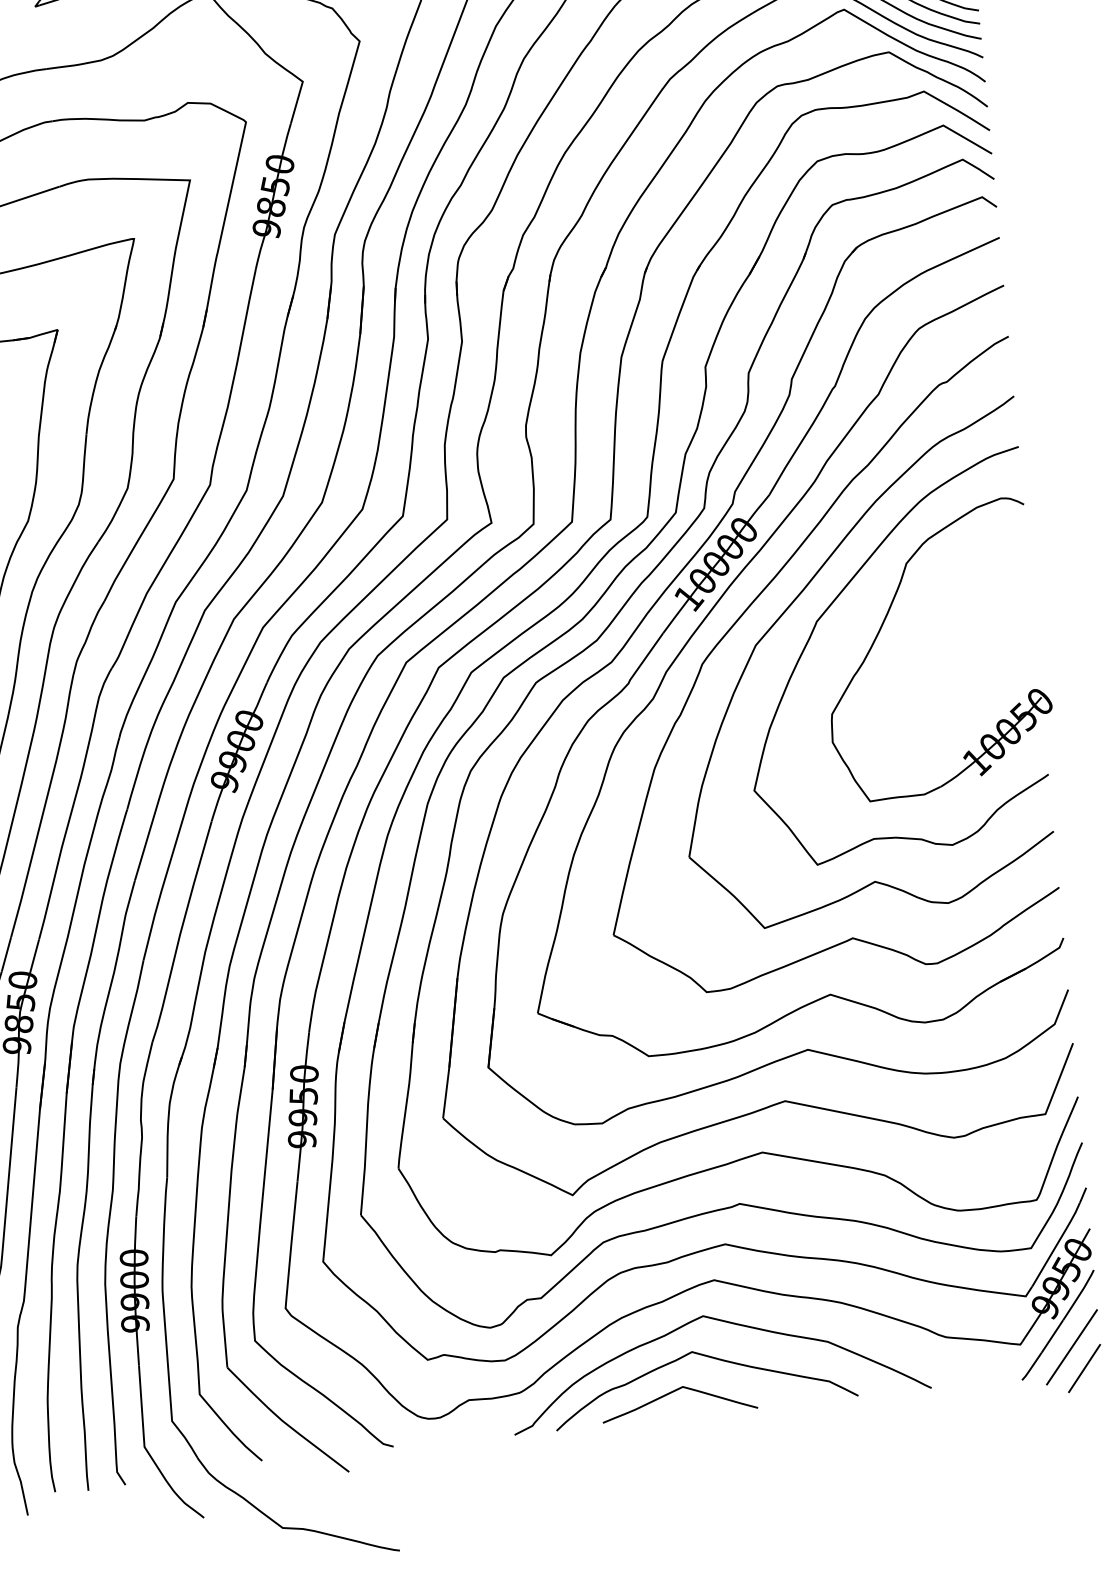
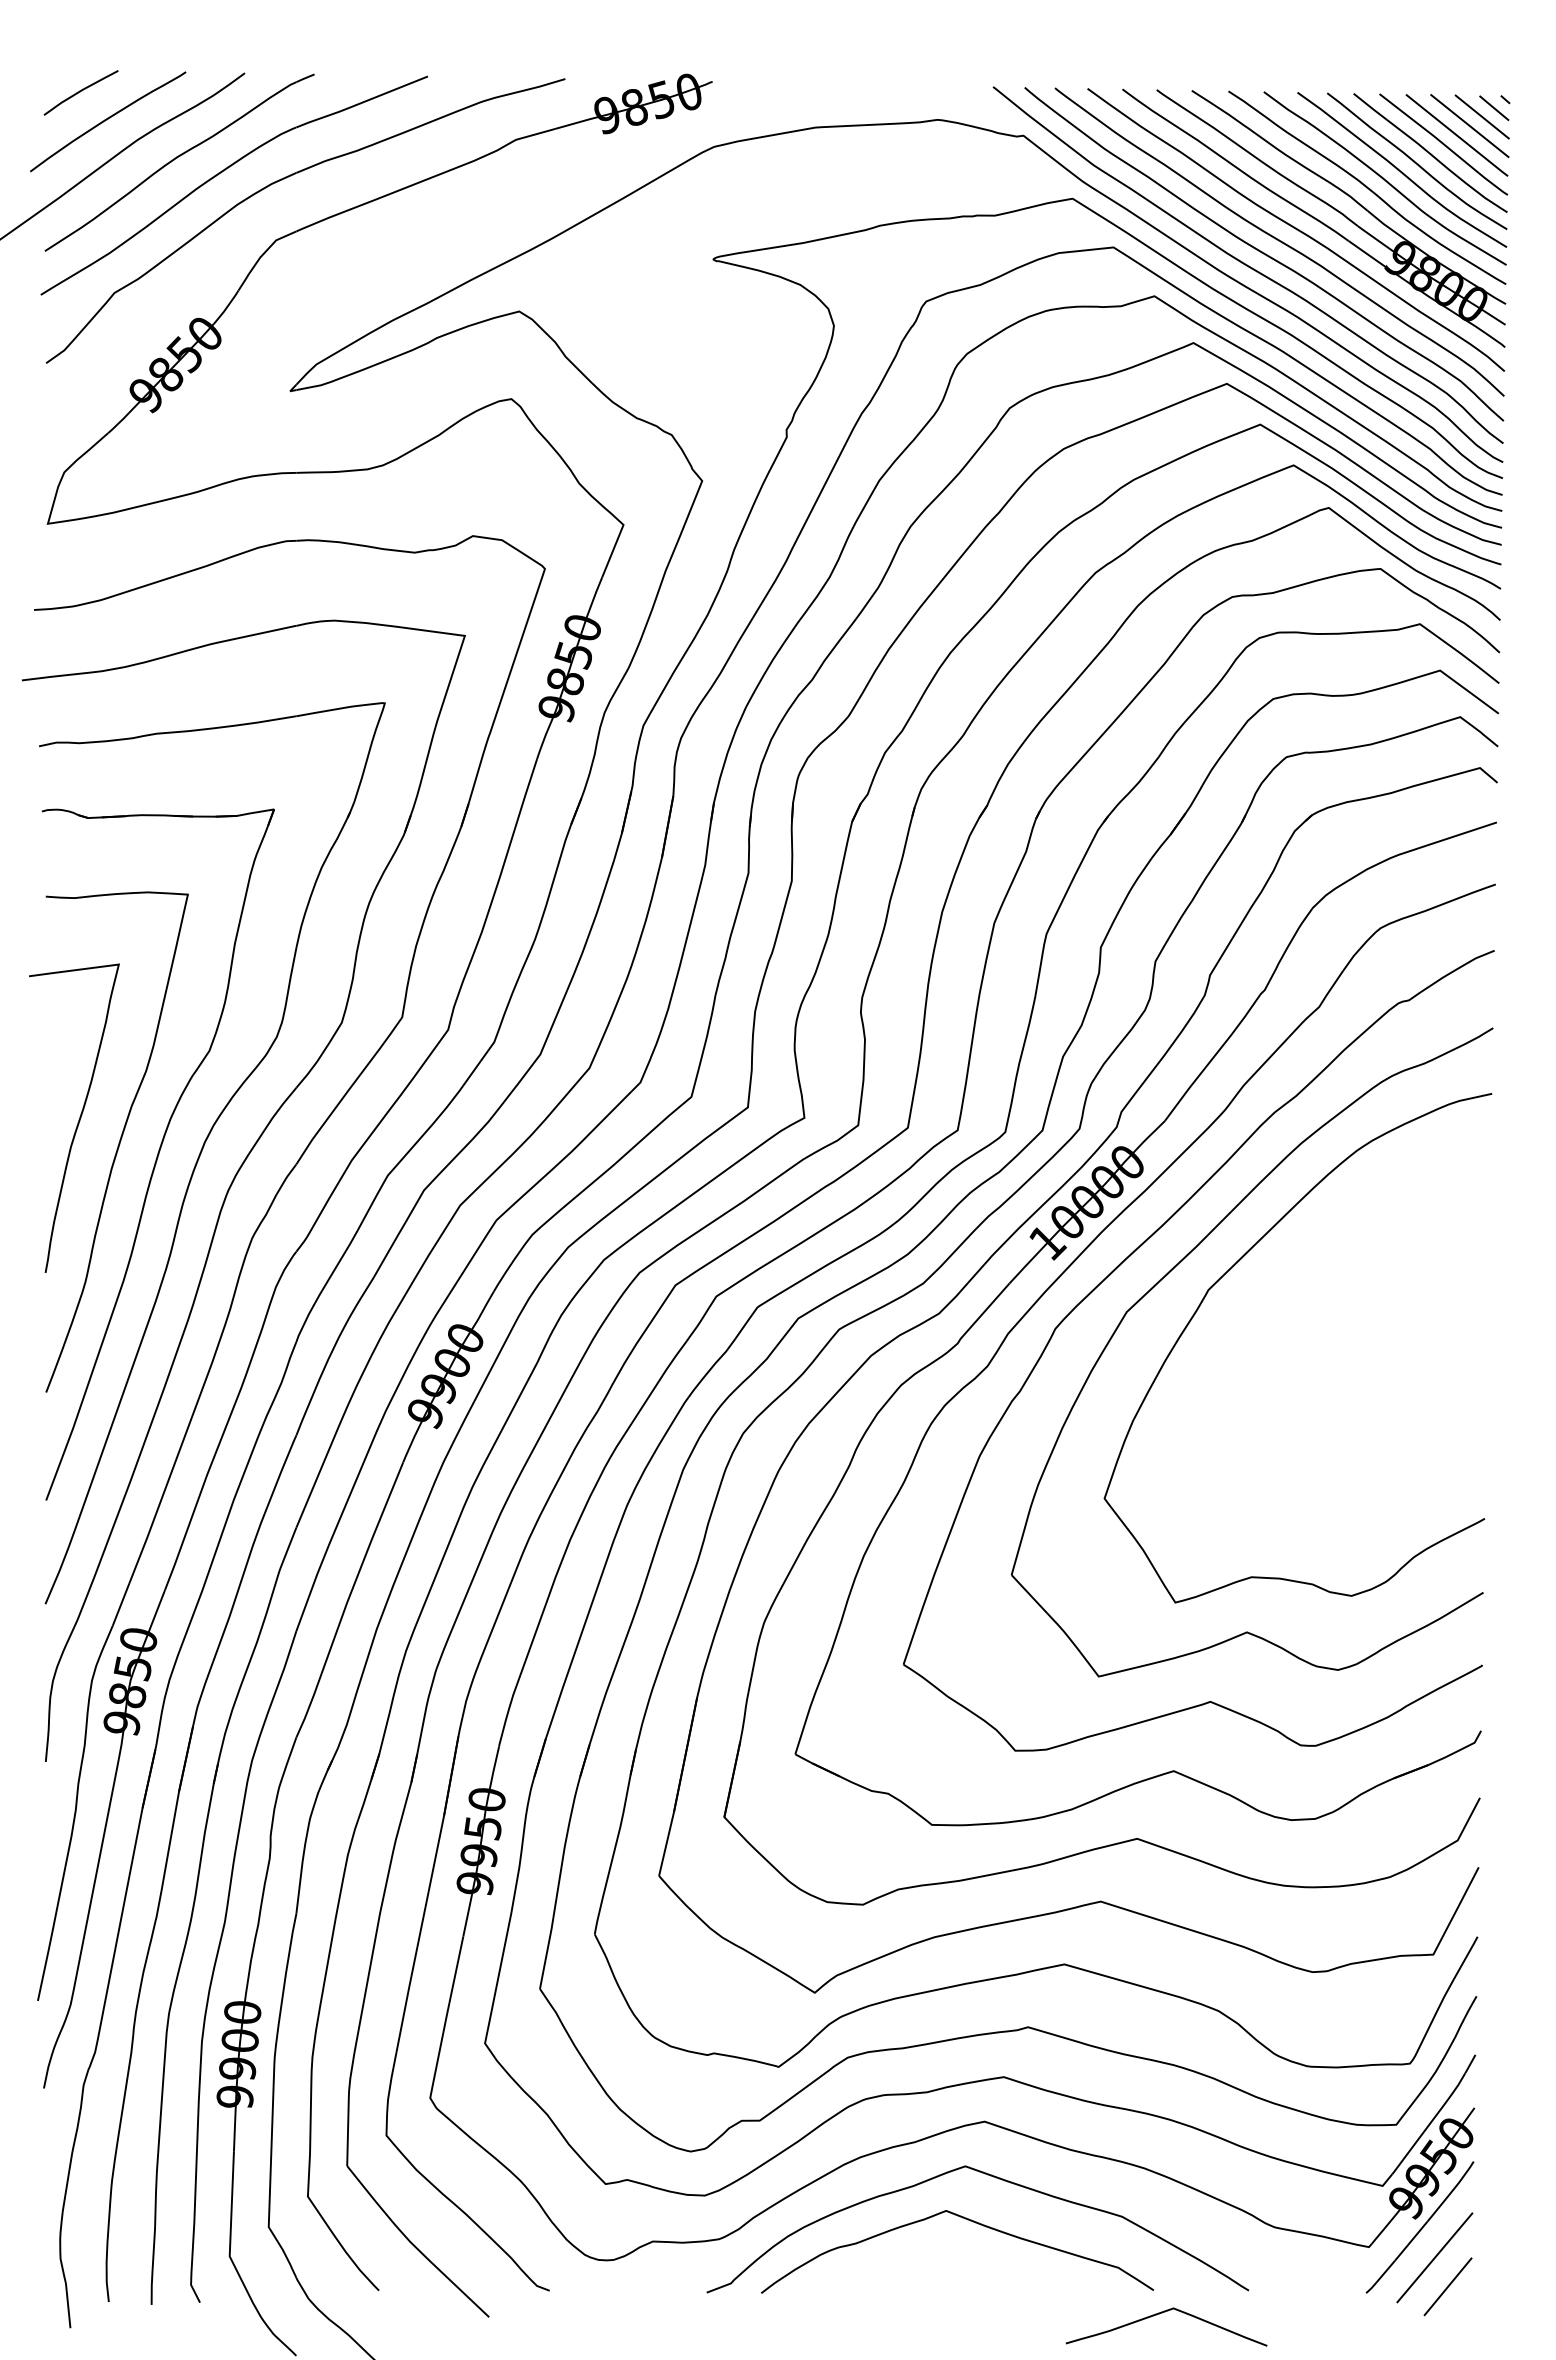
part: (883, 624) -> (1293, 1303), removed
curve: (674, 1391) -> (1162, 2313), moved

